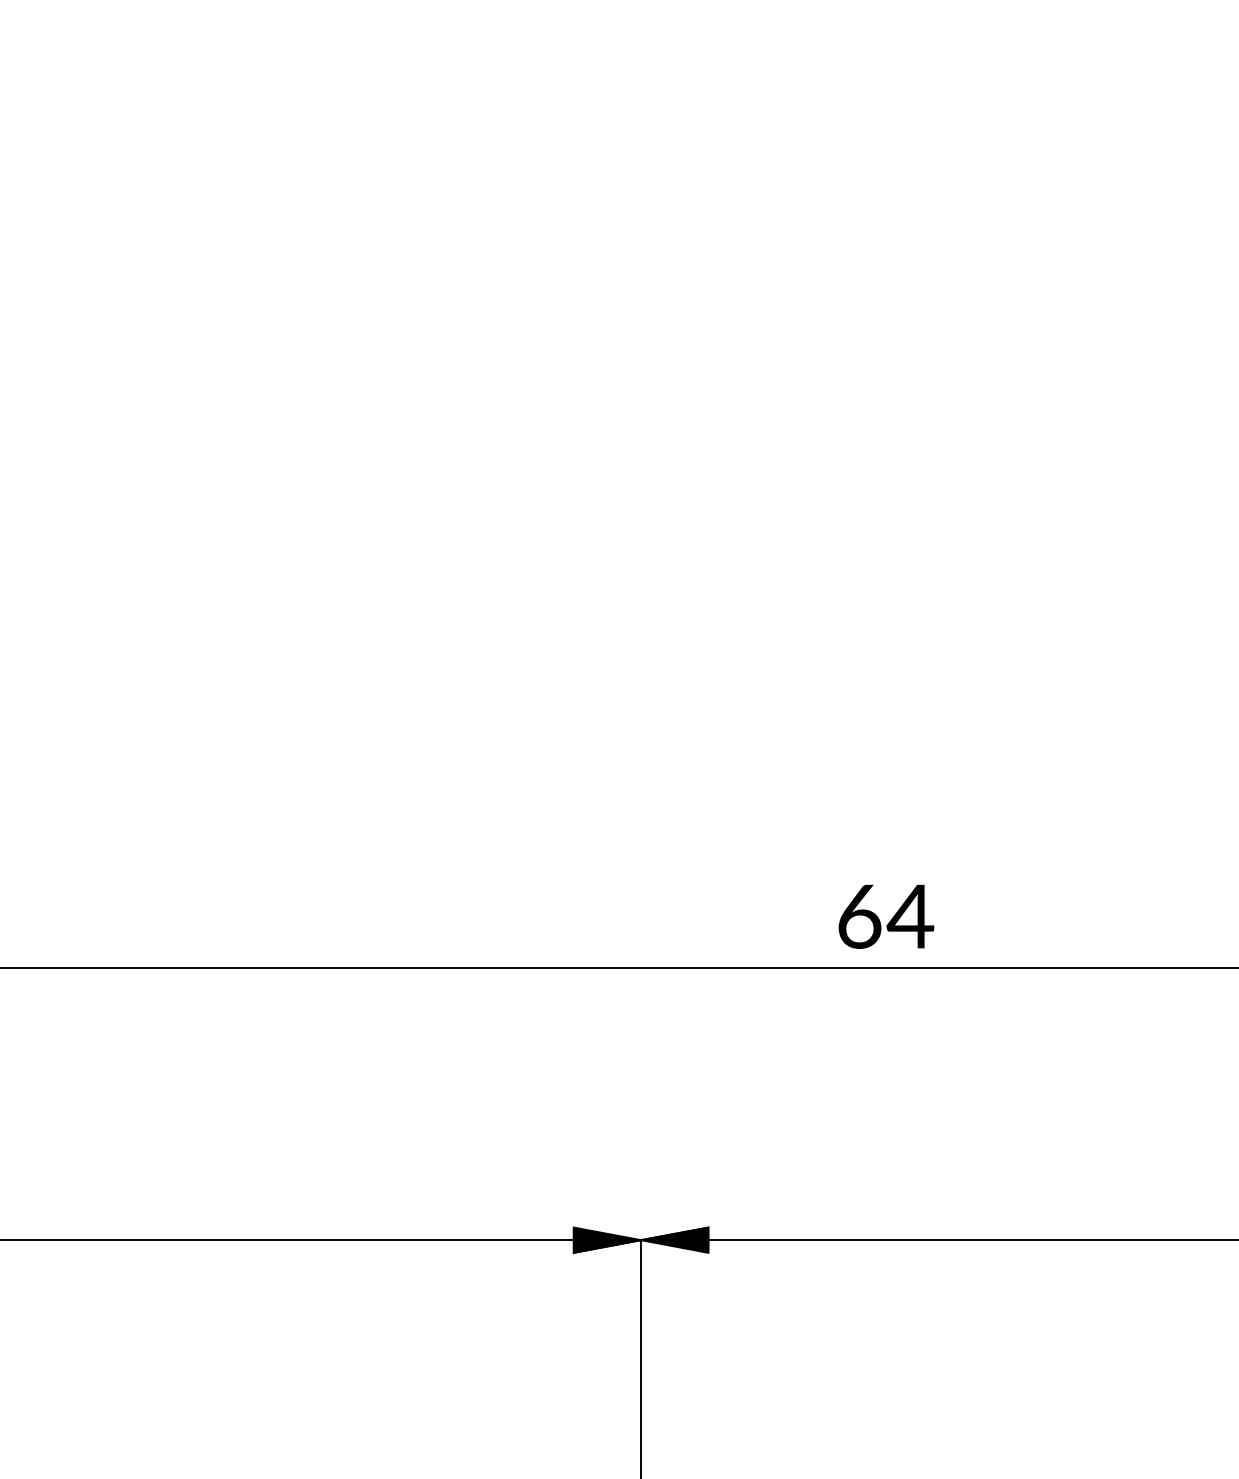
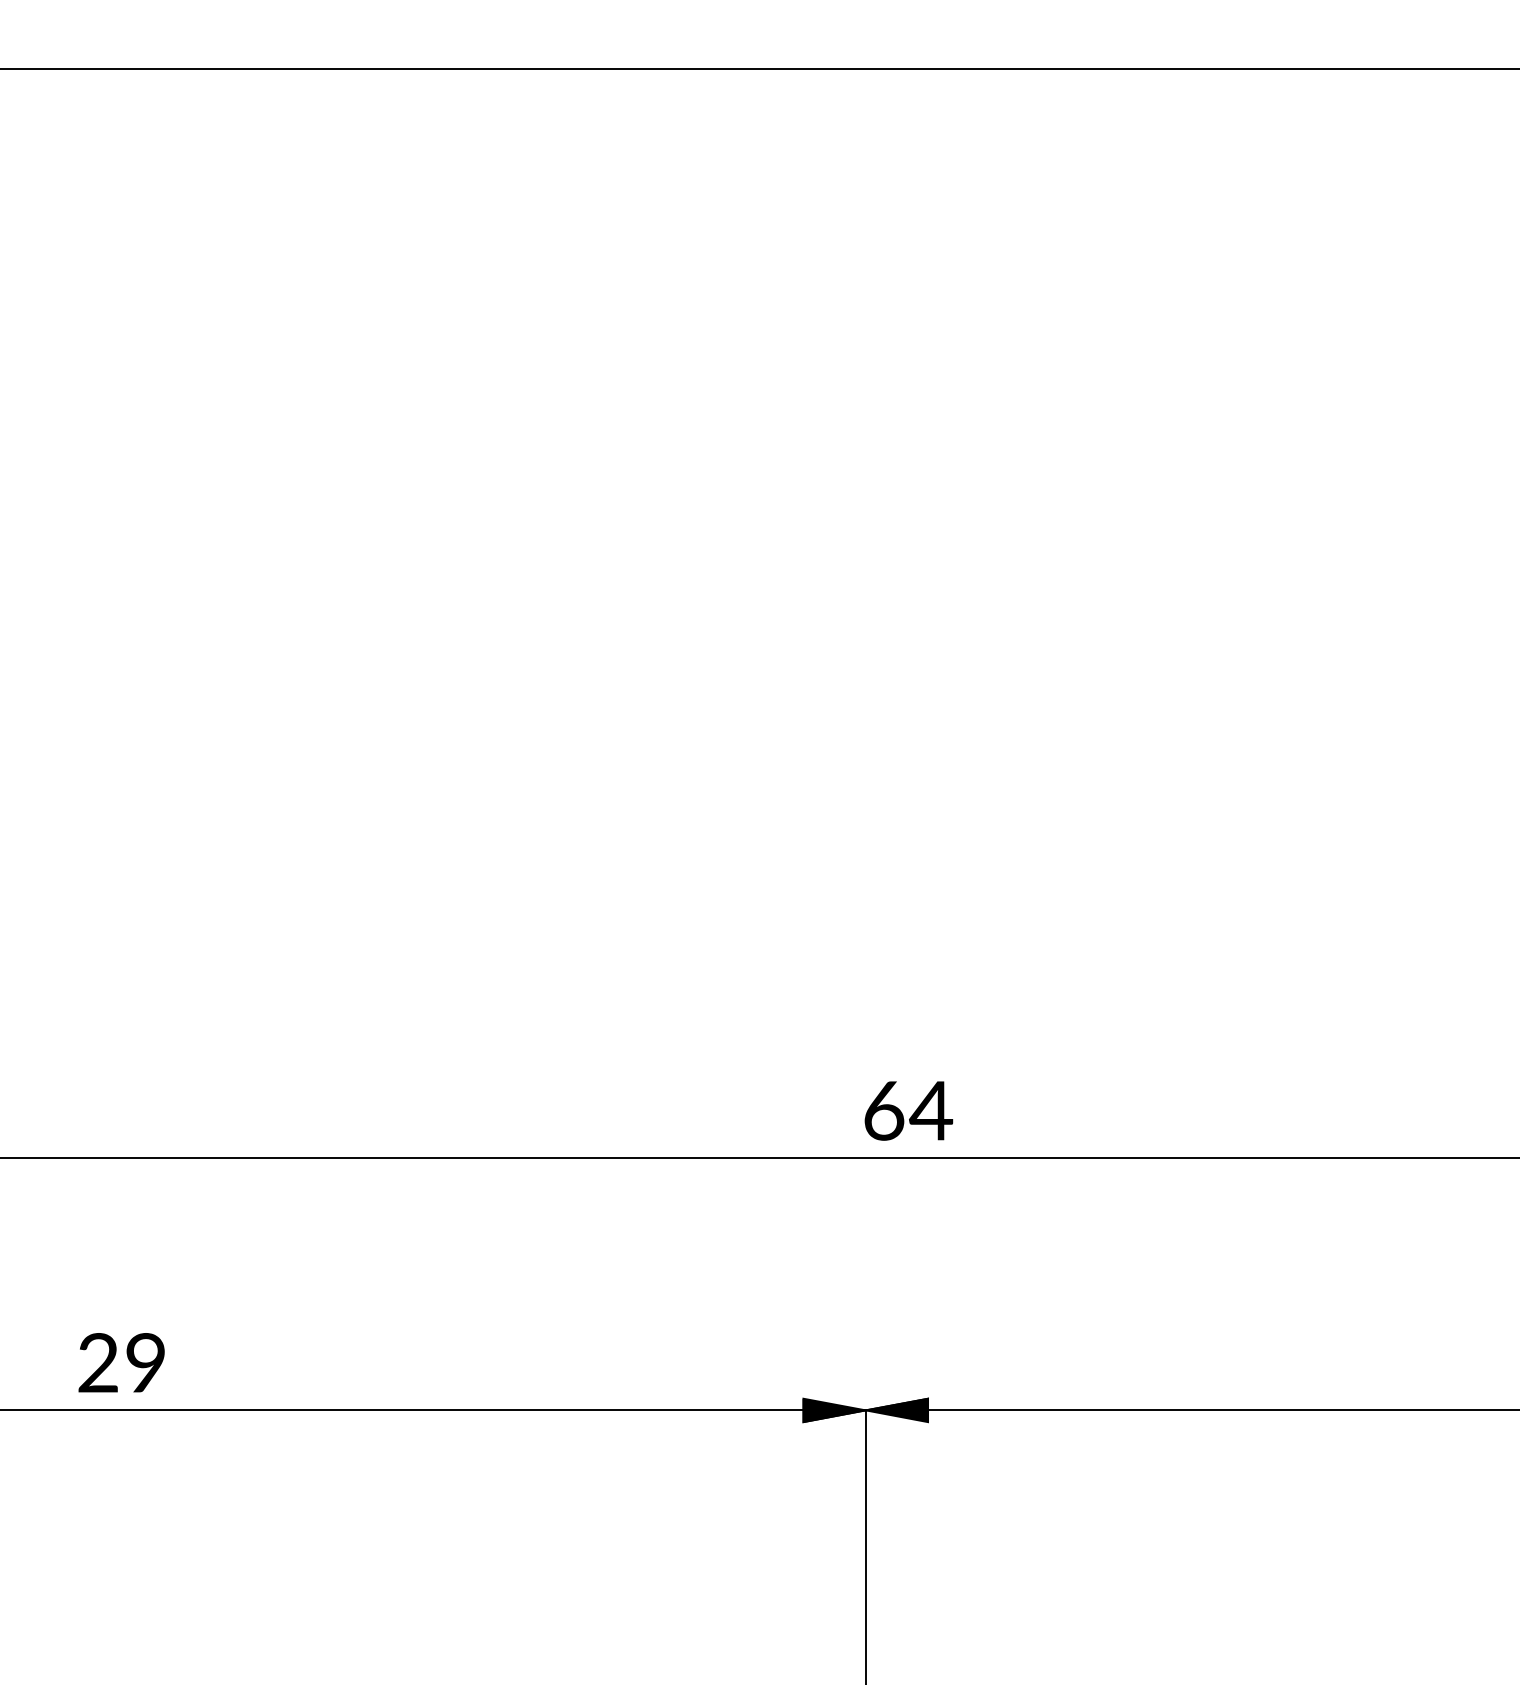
text: (885, 916) -> (908, 1110), moved

